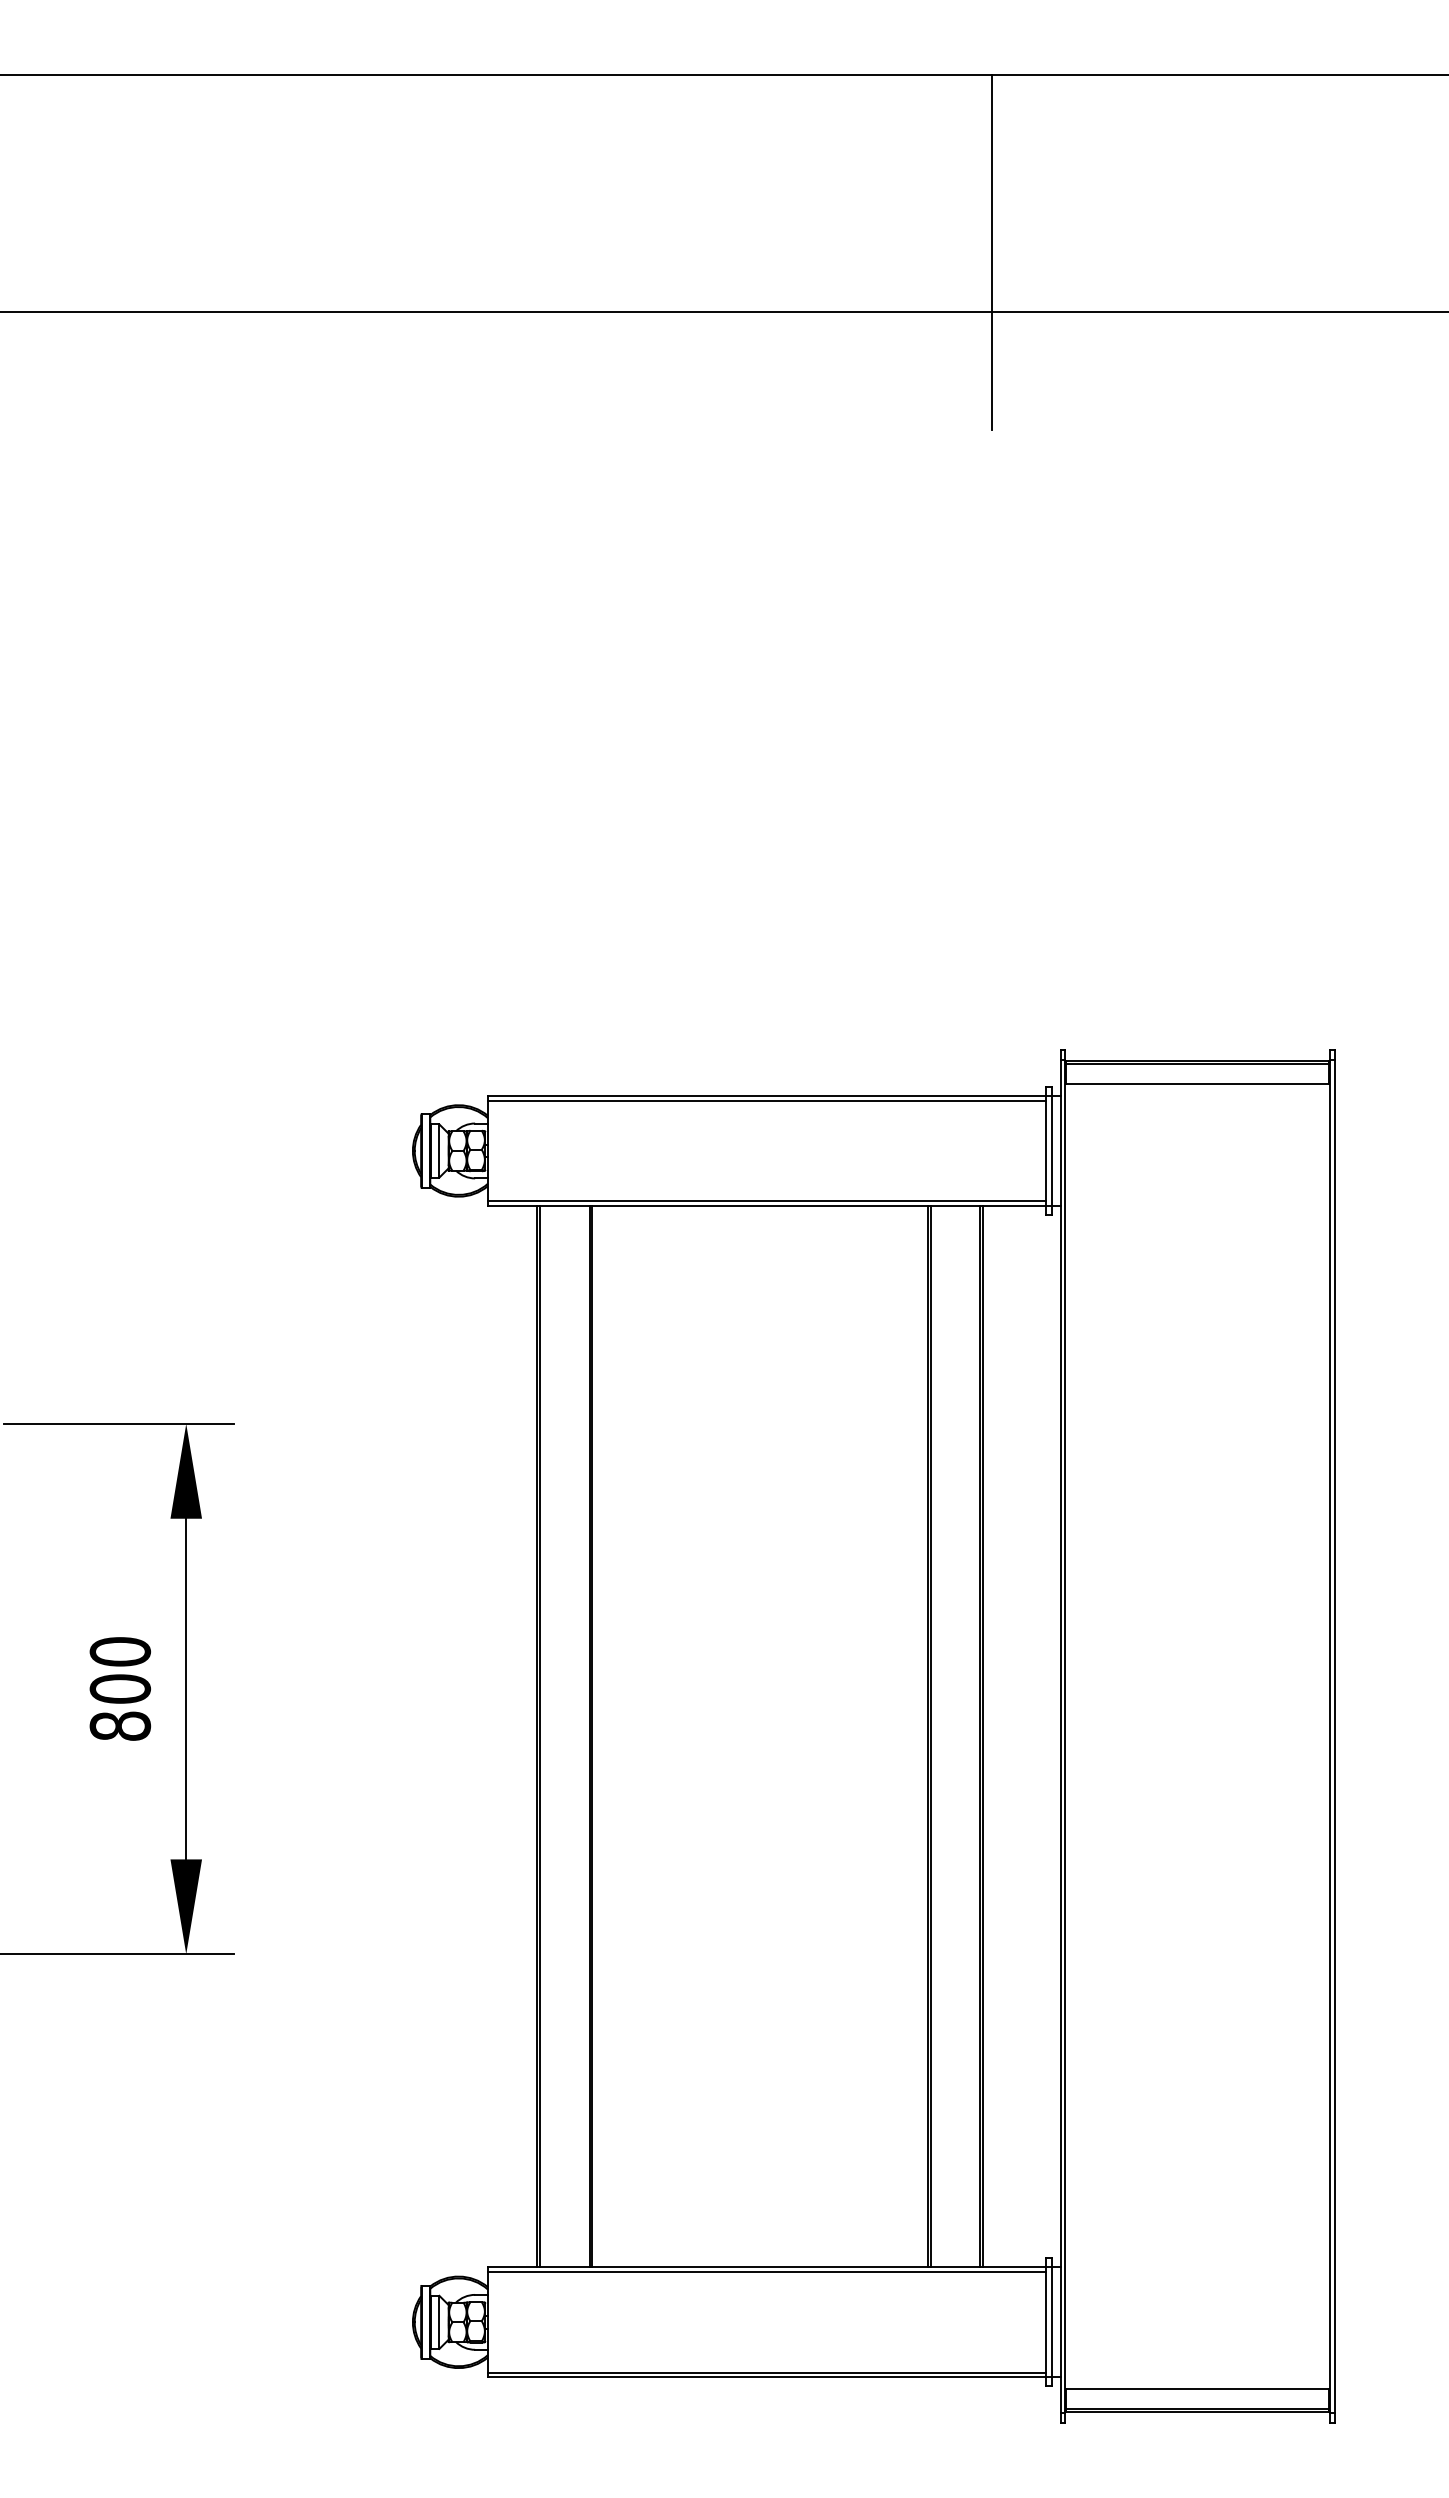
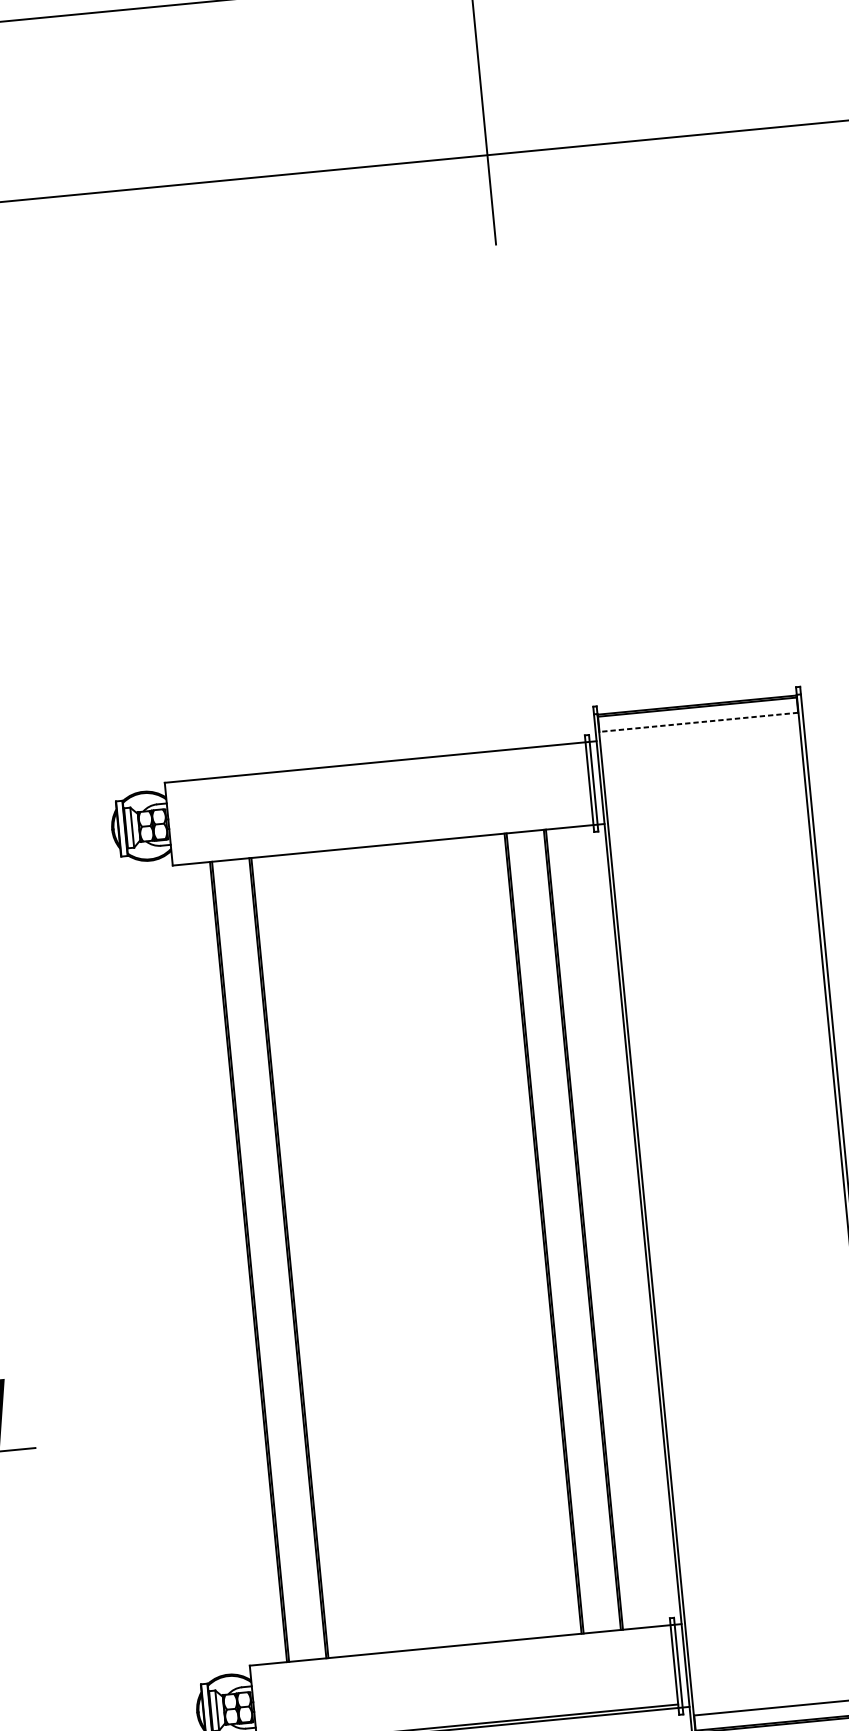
line: (1197, 1084) -> (698, 722), solid -> dashed
line: (766, 1100) -> (375, 765), removed
line: (766, 1201) -> (382, 842), removed
line: (766, 2272) -> (460, 1649), removed

